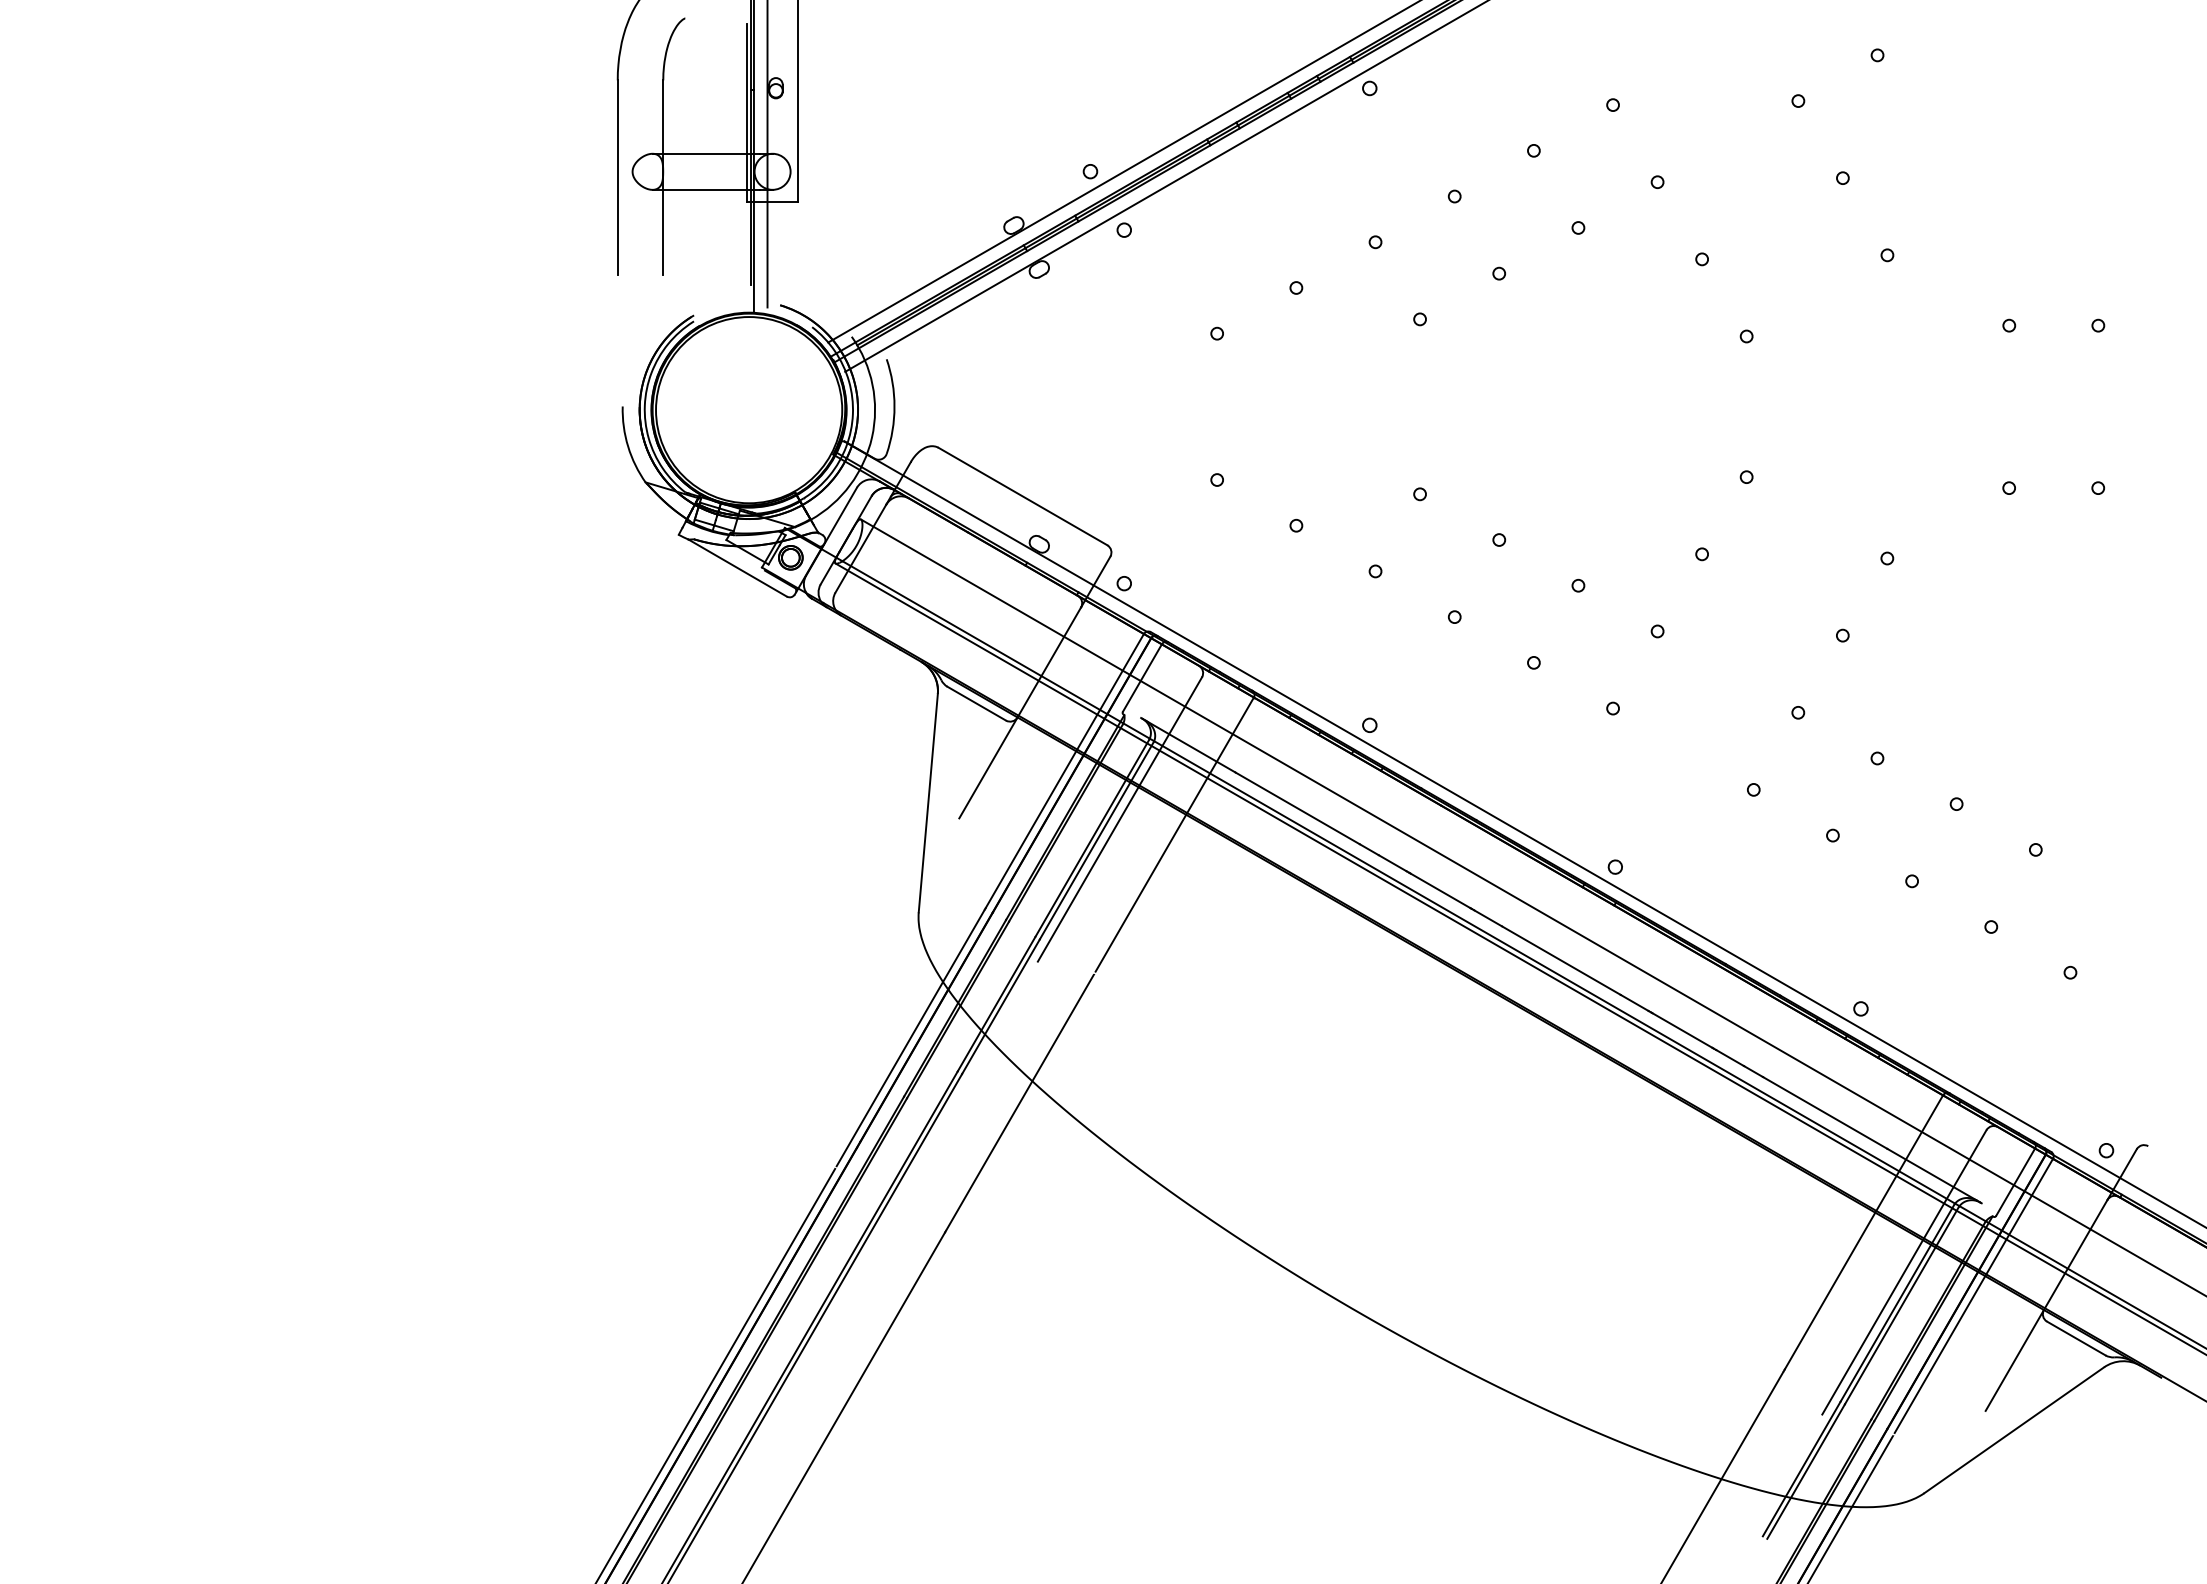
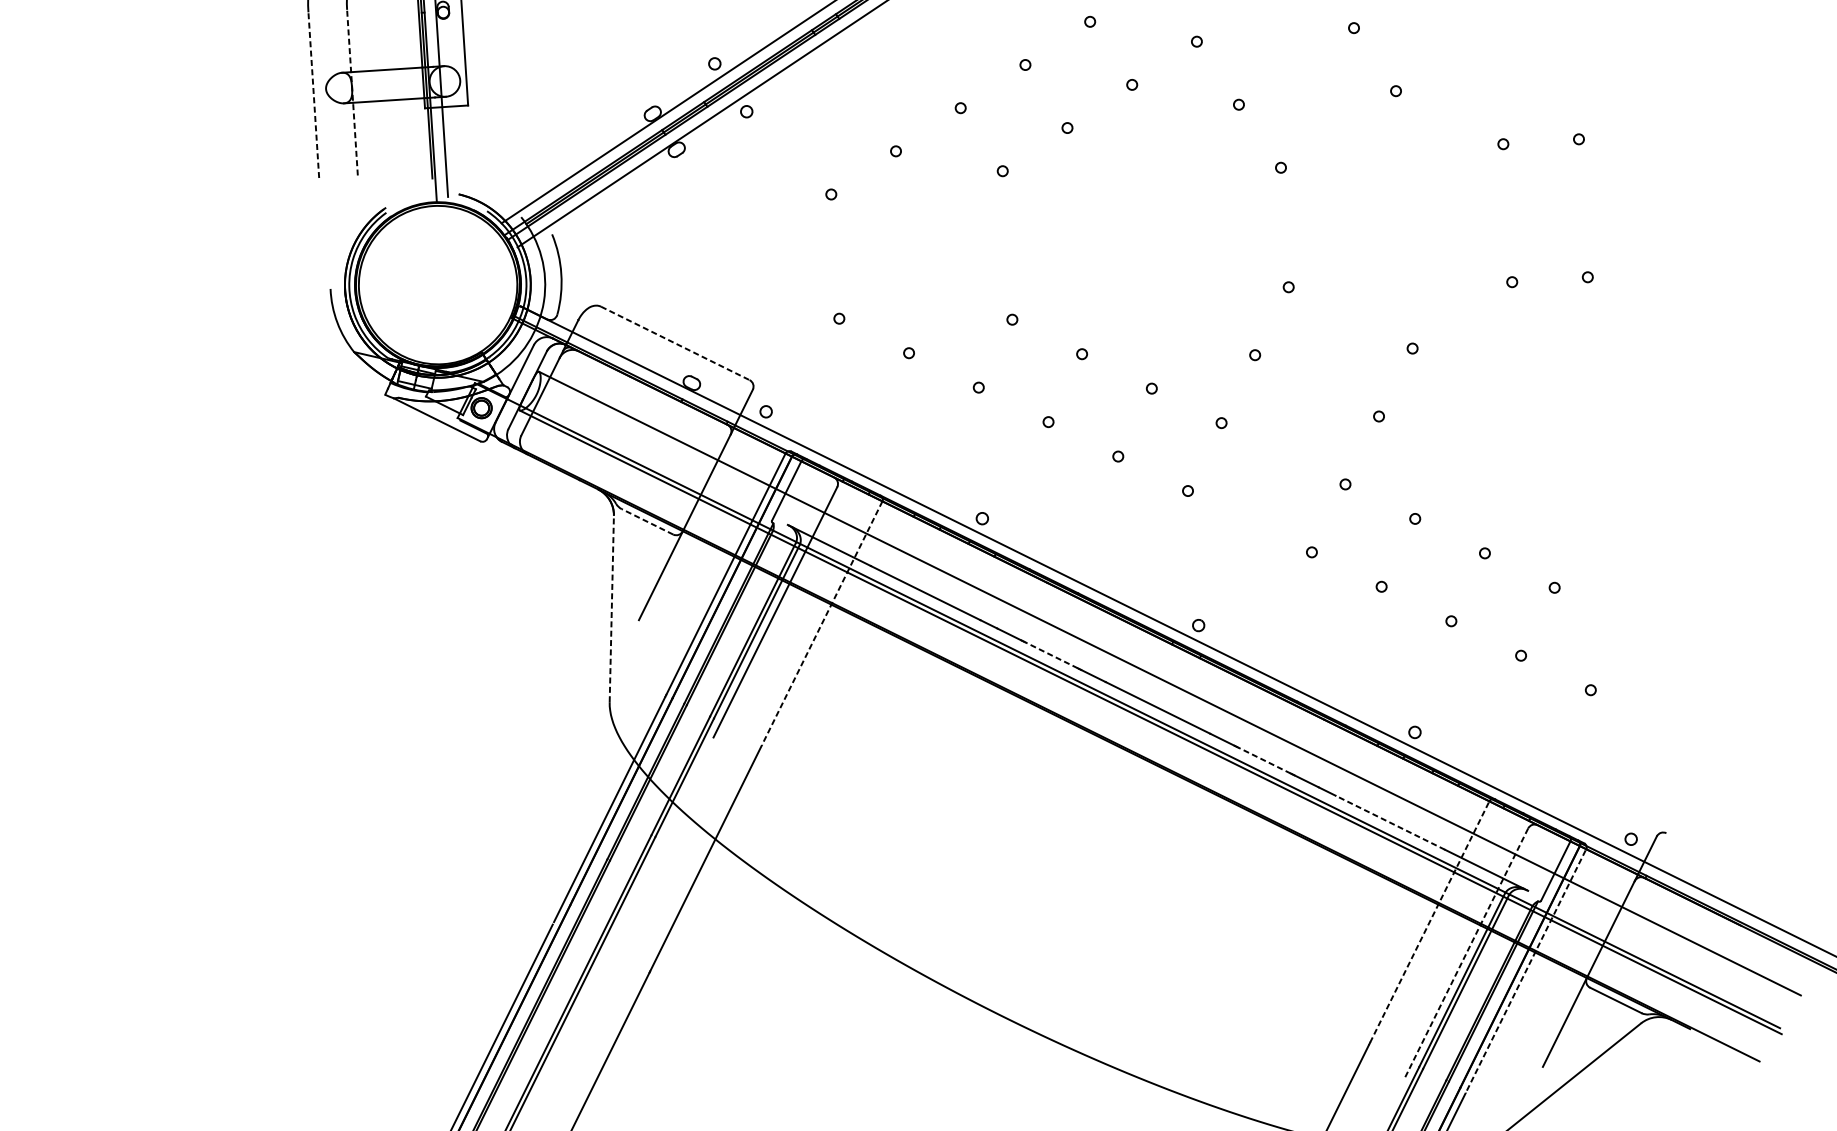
line: (617, 177) -> (313, 94), solid -> dashed
line: (663, 177) -> (352, 92), solid -> dashed
line: (1023, 496) -> (675, 343), solid -> dashed
line: (976, 703) -> (647, 521), solid -> dashed
line: (928, 803) -> (611, 609), solid -> dashed
line: (1174, 835) -> (822, 622), solid -> dashed
line: (1440, 890) -> (1051, 654), solid -> dashed
line: (1682, 1030) -> (1264, 760), solid -> dashed
line: (1825, 1112) -> (1390, 822), solid -> dashed
line: (1864, 1232) -> (1430, 922), solid -> dashed
line: (1904, 1272) -> (1466, 953), solid -> dashed
line: (1974, 1295) -> (1527, 969), solid -> dashed

